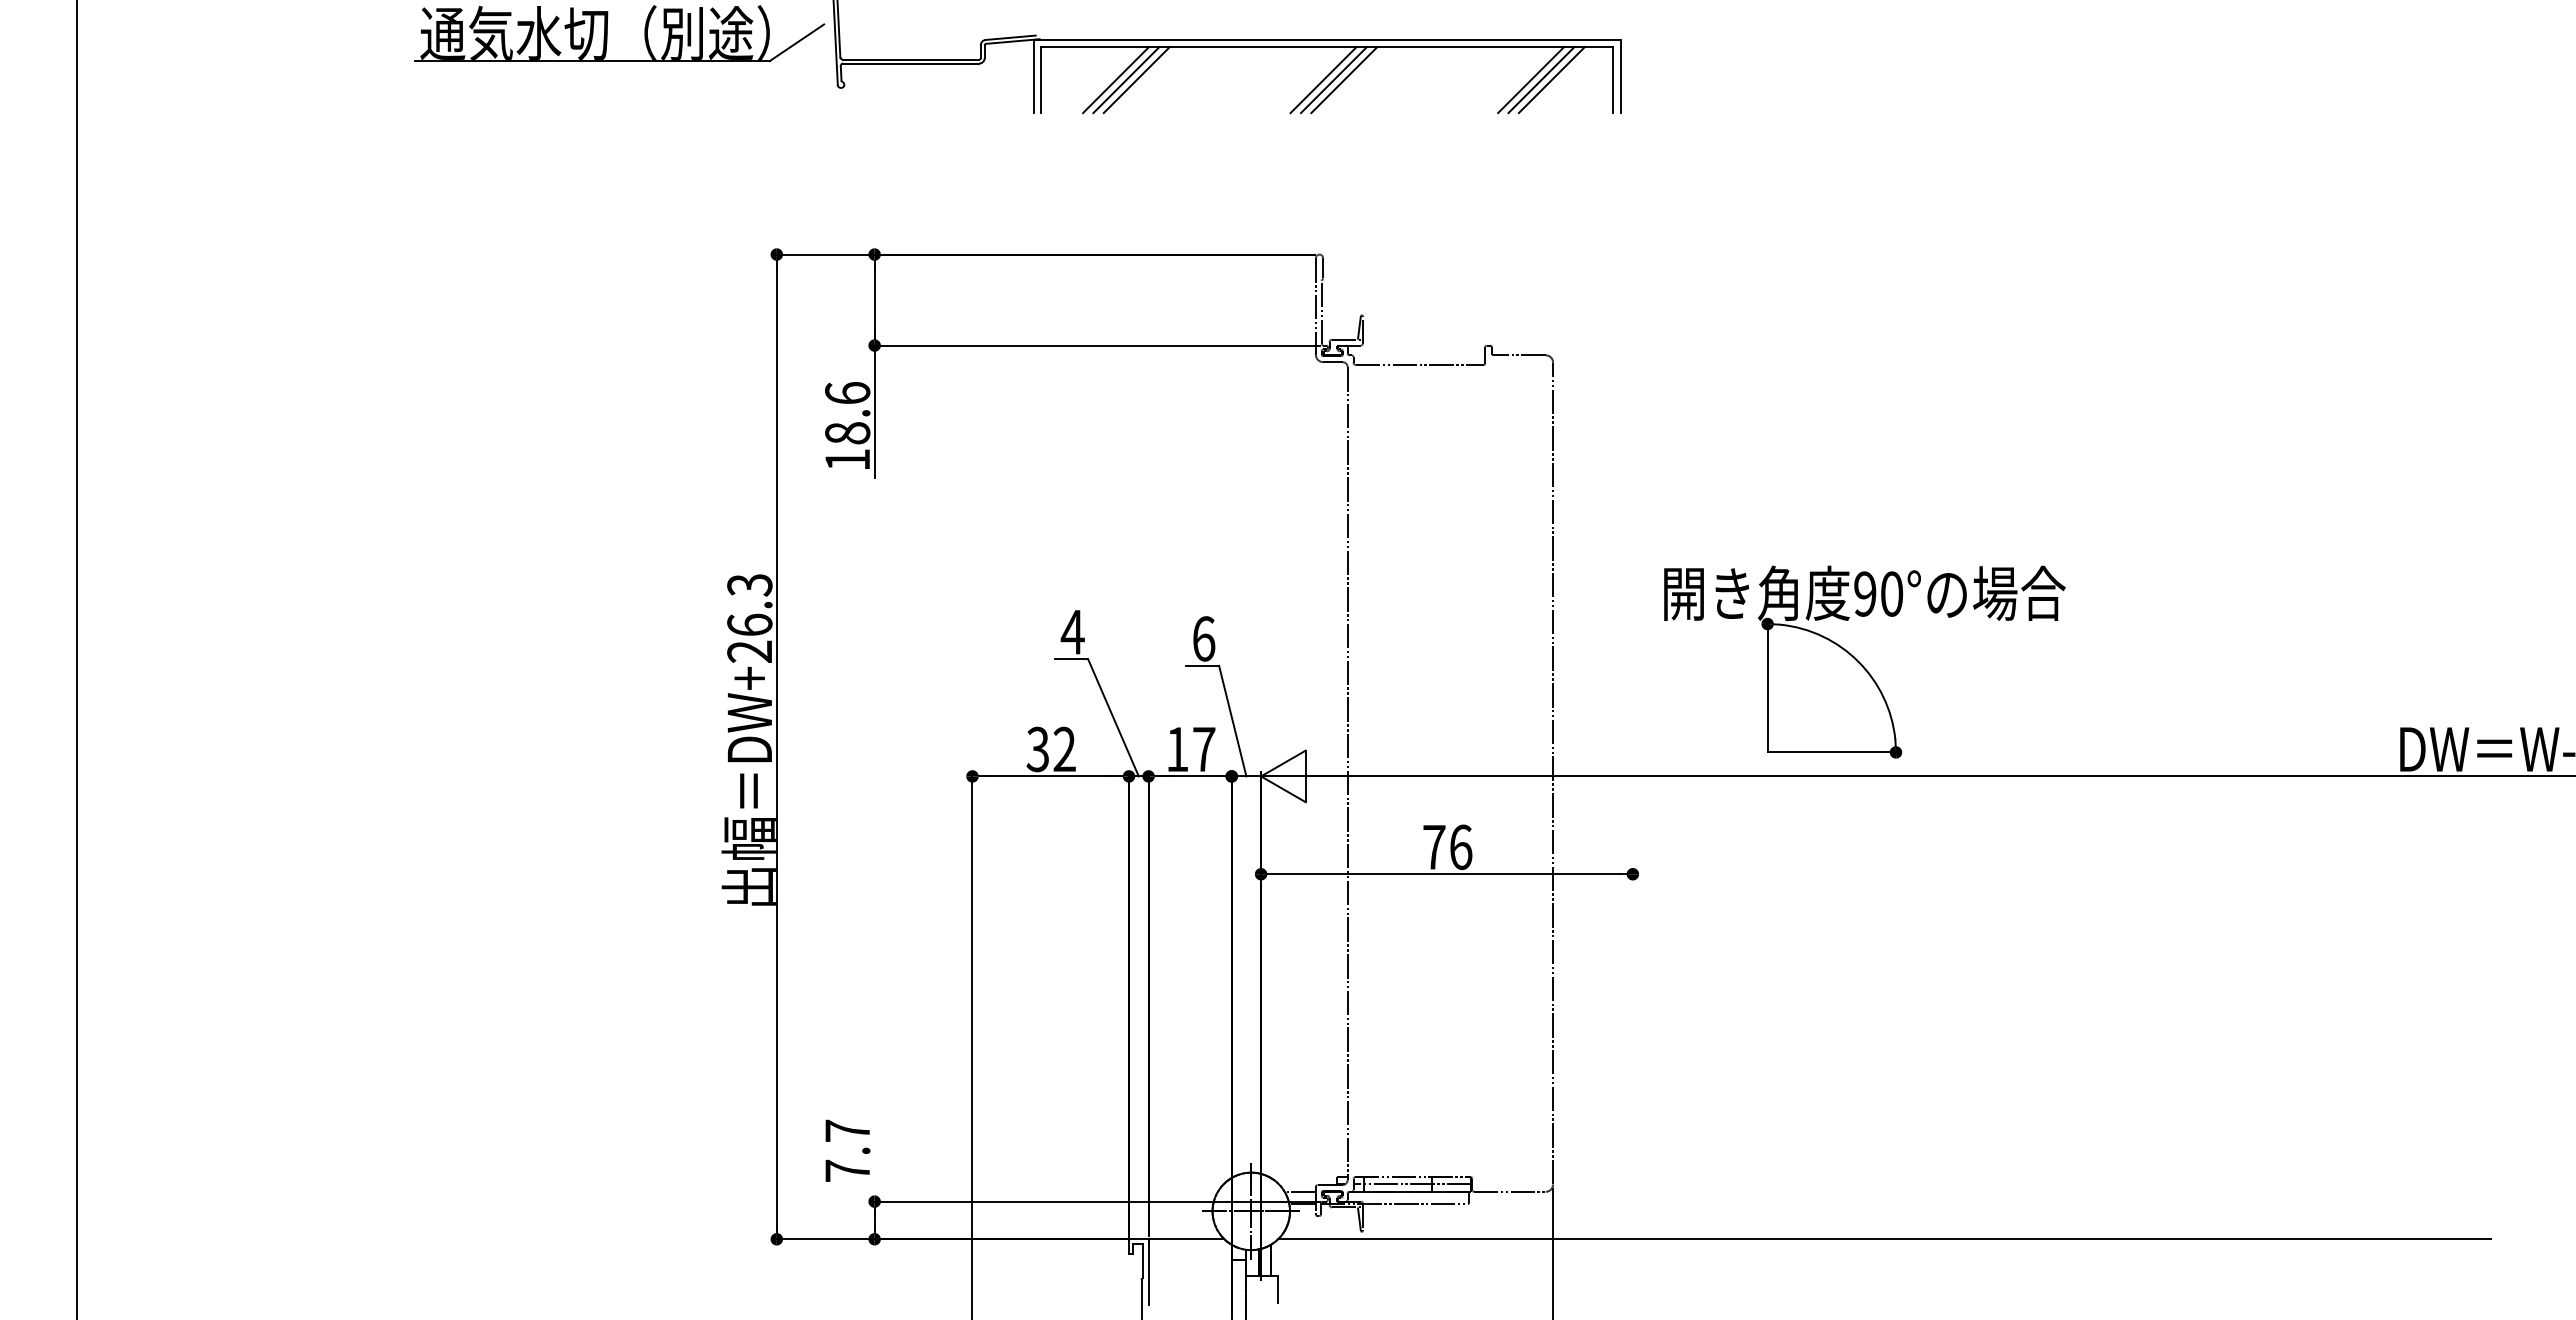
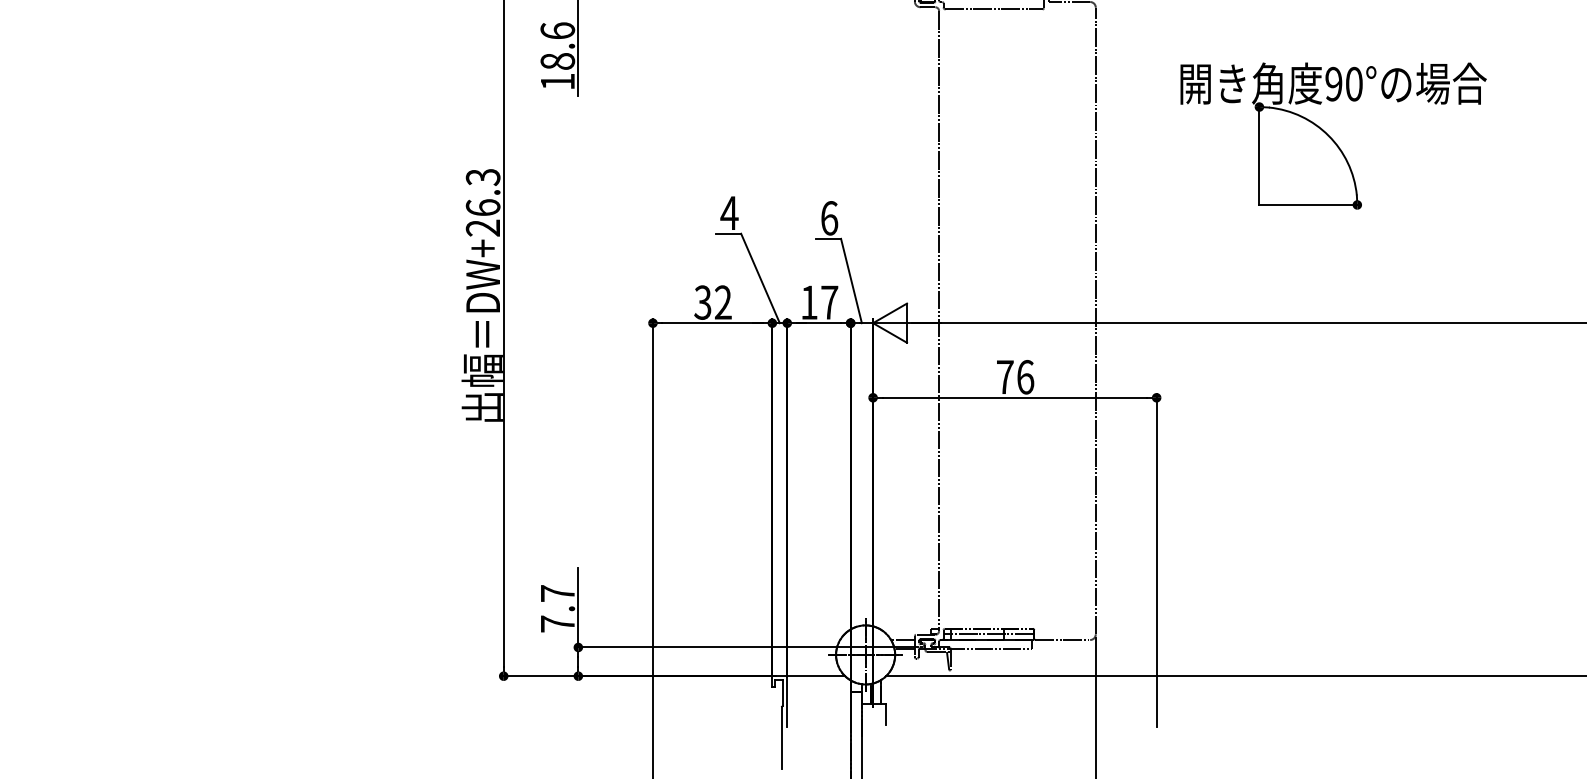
part: (1864, 661) -> (1333, 135), moved
line: (1632, 1087) -> (1156, 560), added
line: (874, 1149) -> (578, 607), added

